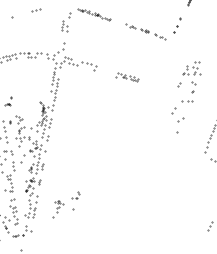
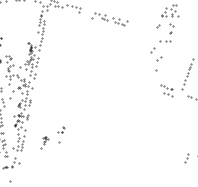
part: (127, 76) -> (109, 18), size x1.67
part: (188, 154) -> (166, 91), added
part: (57, 209) -> (44, 142), size x0.71

